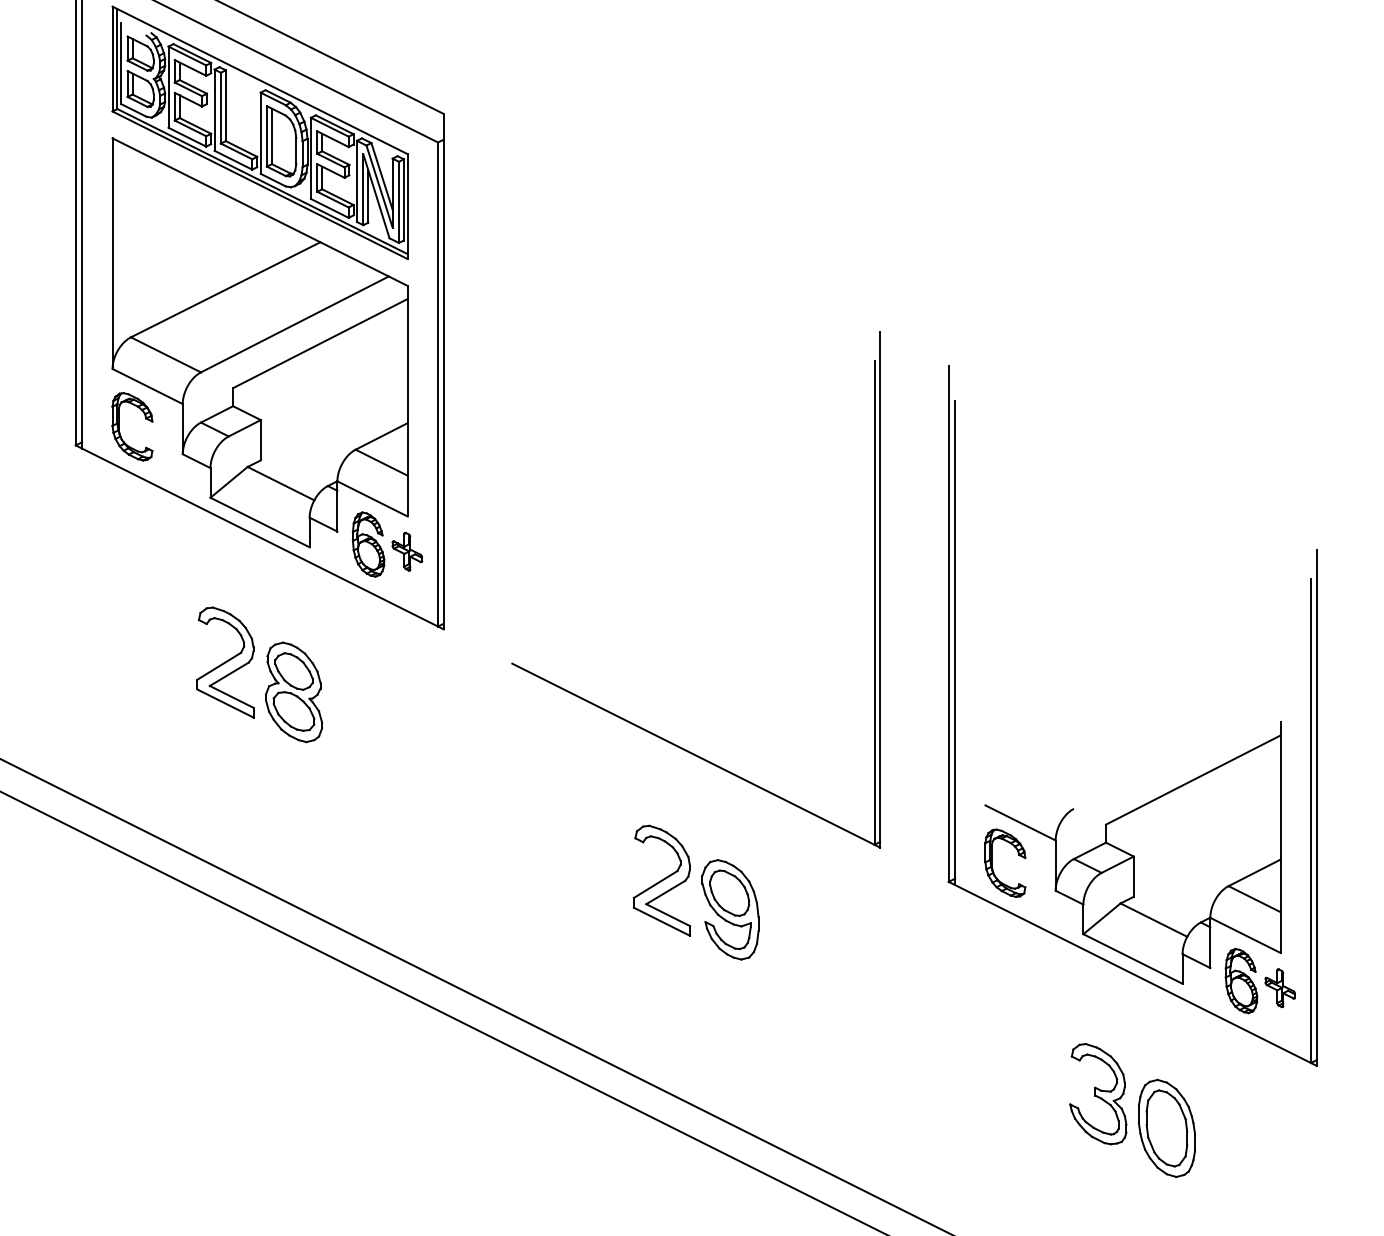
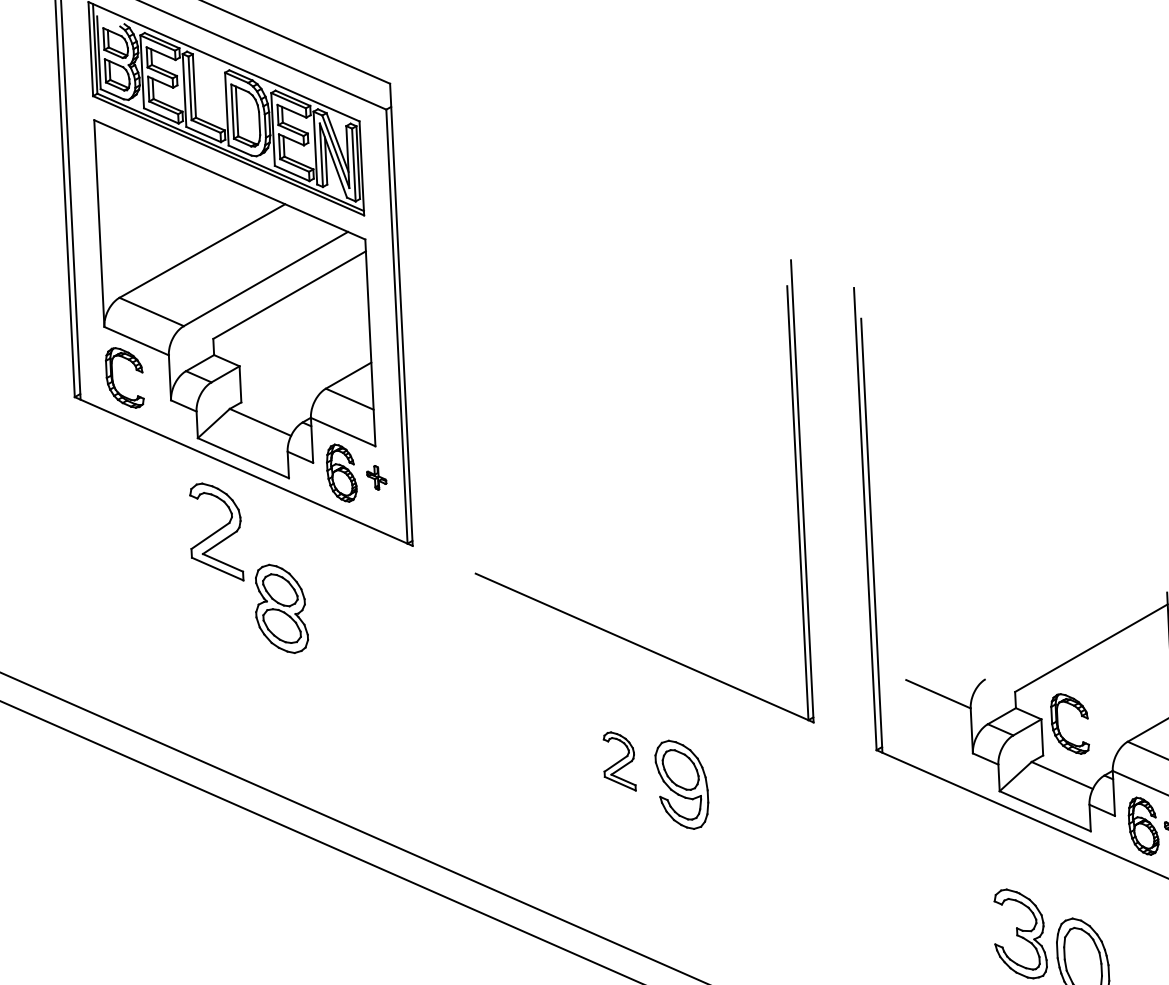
part: (407, 551) -> (376, 477), size x0.7
part: (225, 662) -> (215, 532), moved
part: (992, 862) -> (1058, 723), moved
part: (661, 880) -> (619, 761), size x0.6

